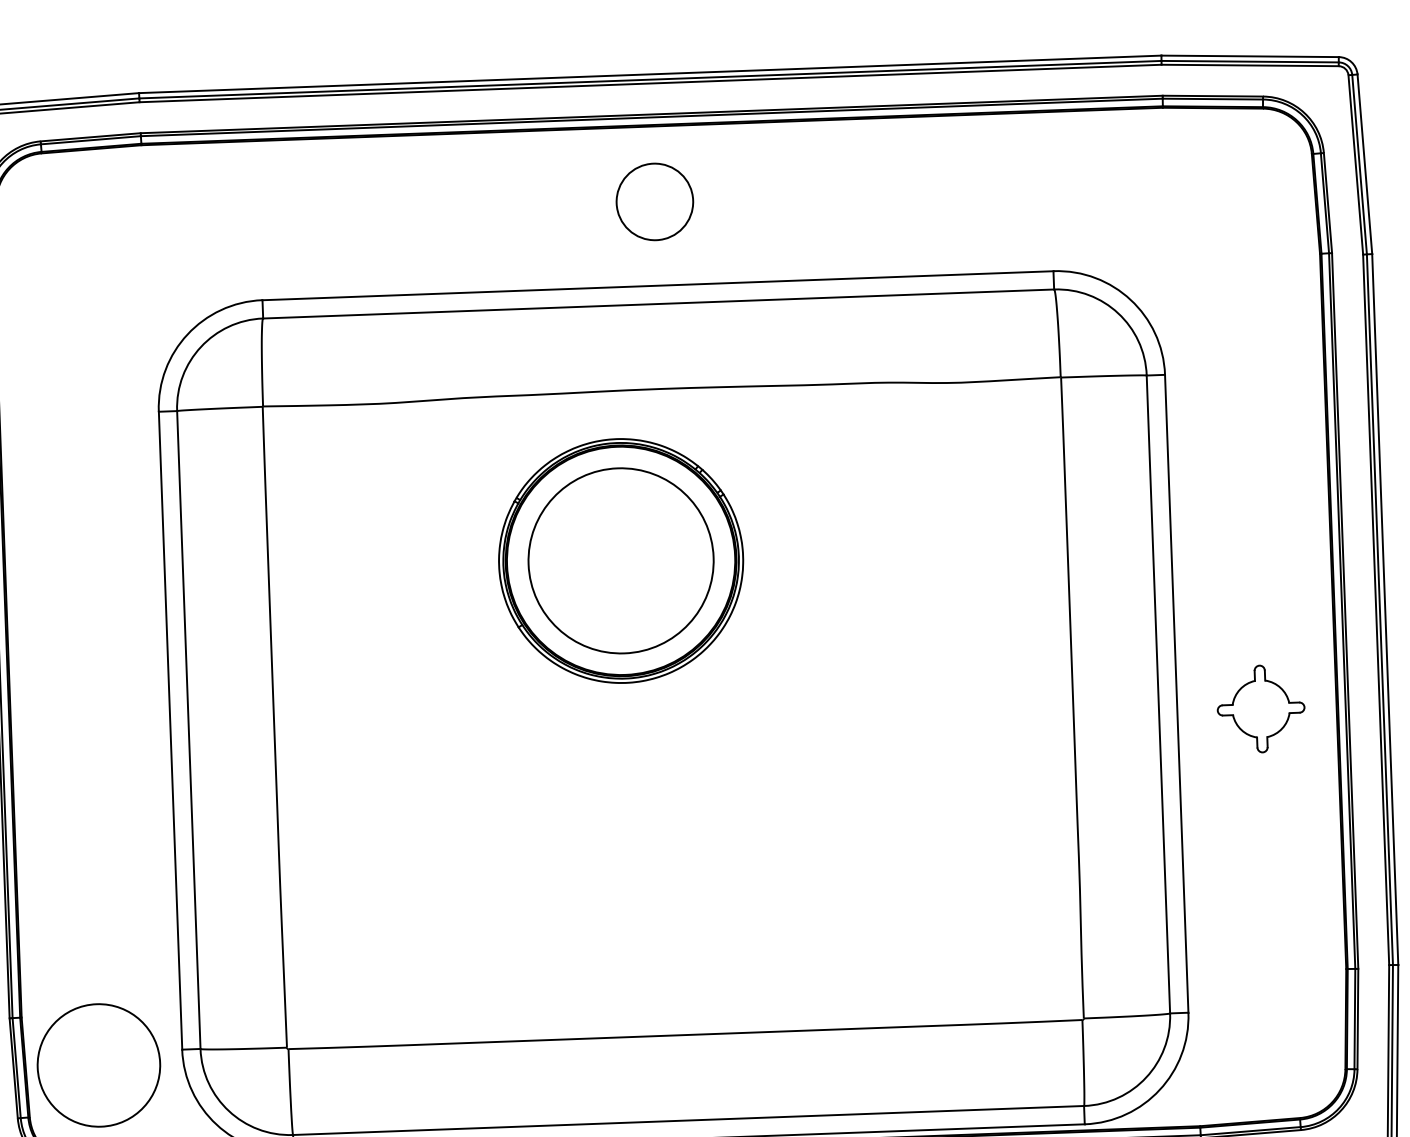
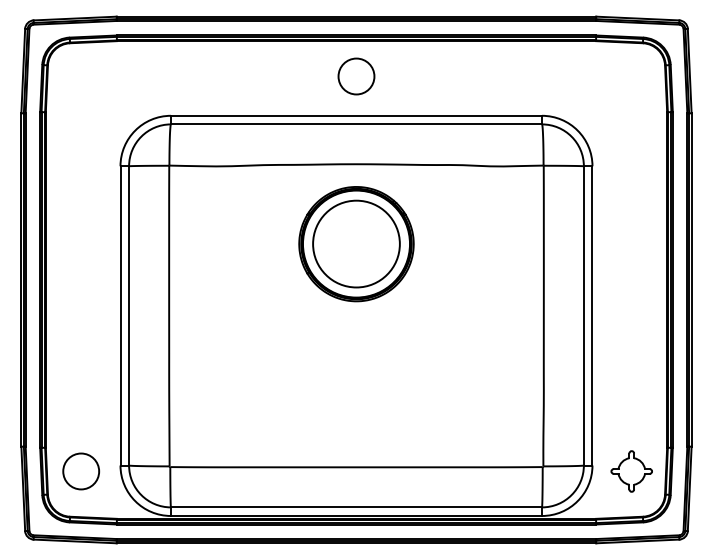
part: (621, 561) -> (356, 244), moved
part: (1260, 709) -> (631, 471), moved
circle: (99, 1065) -> (81, 471), size x0.62

